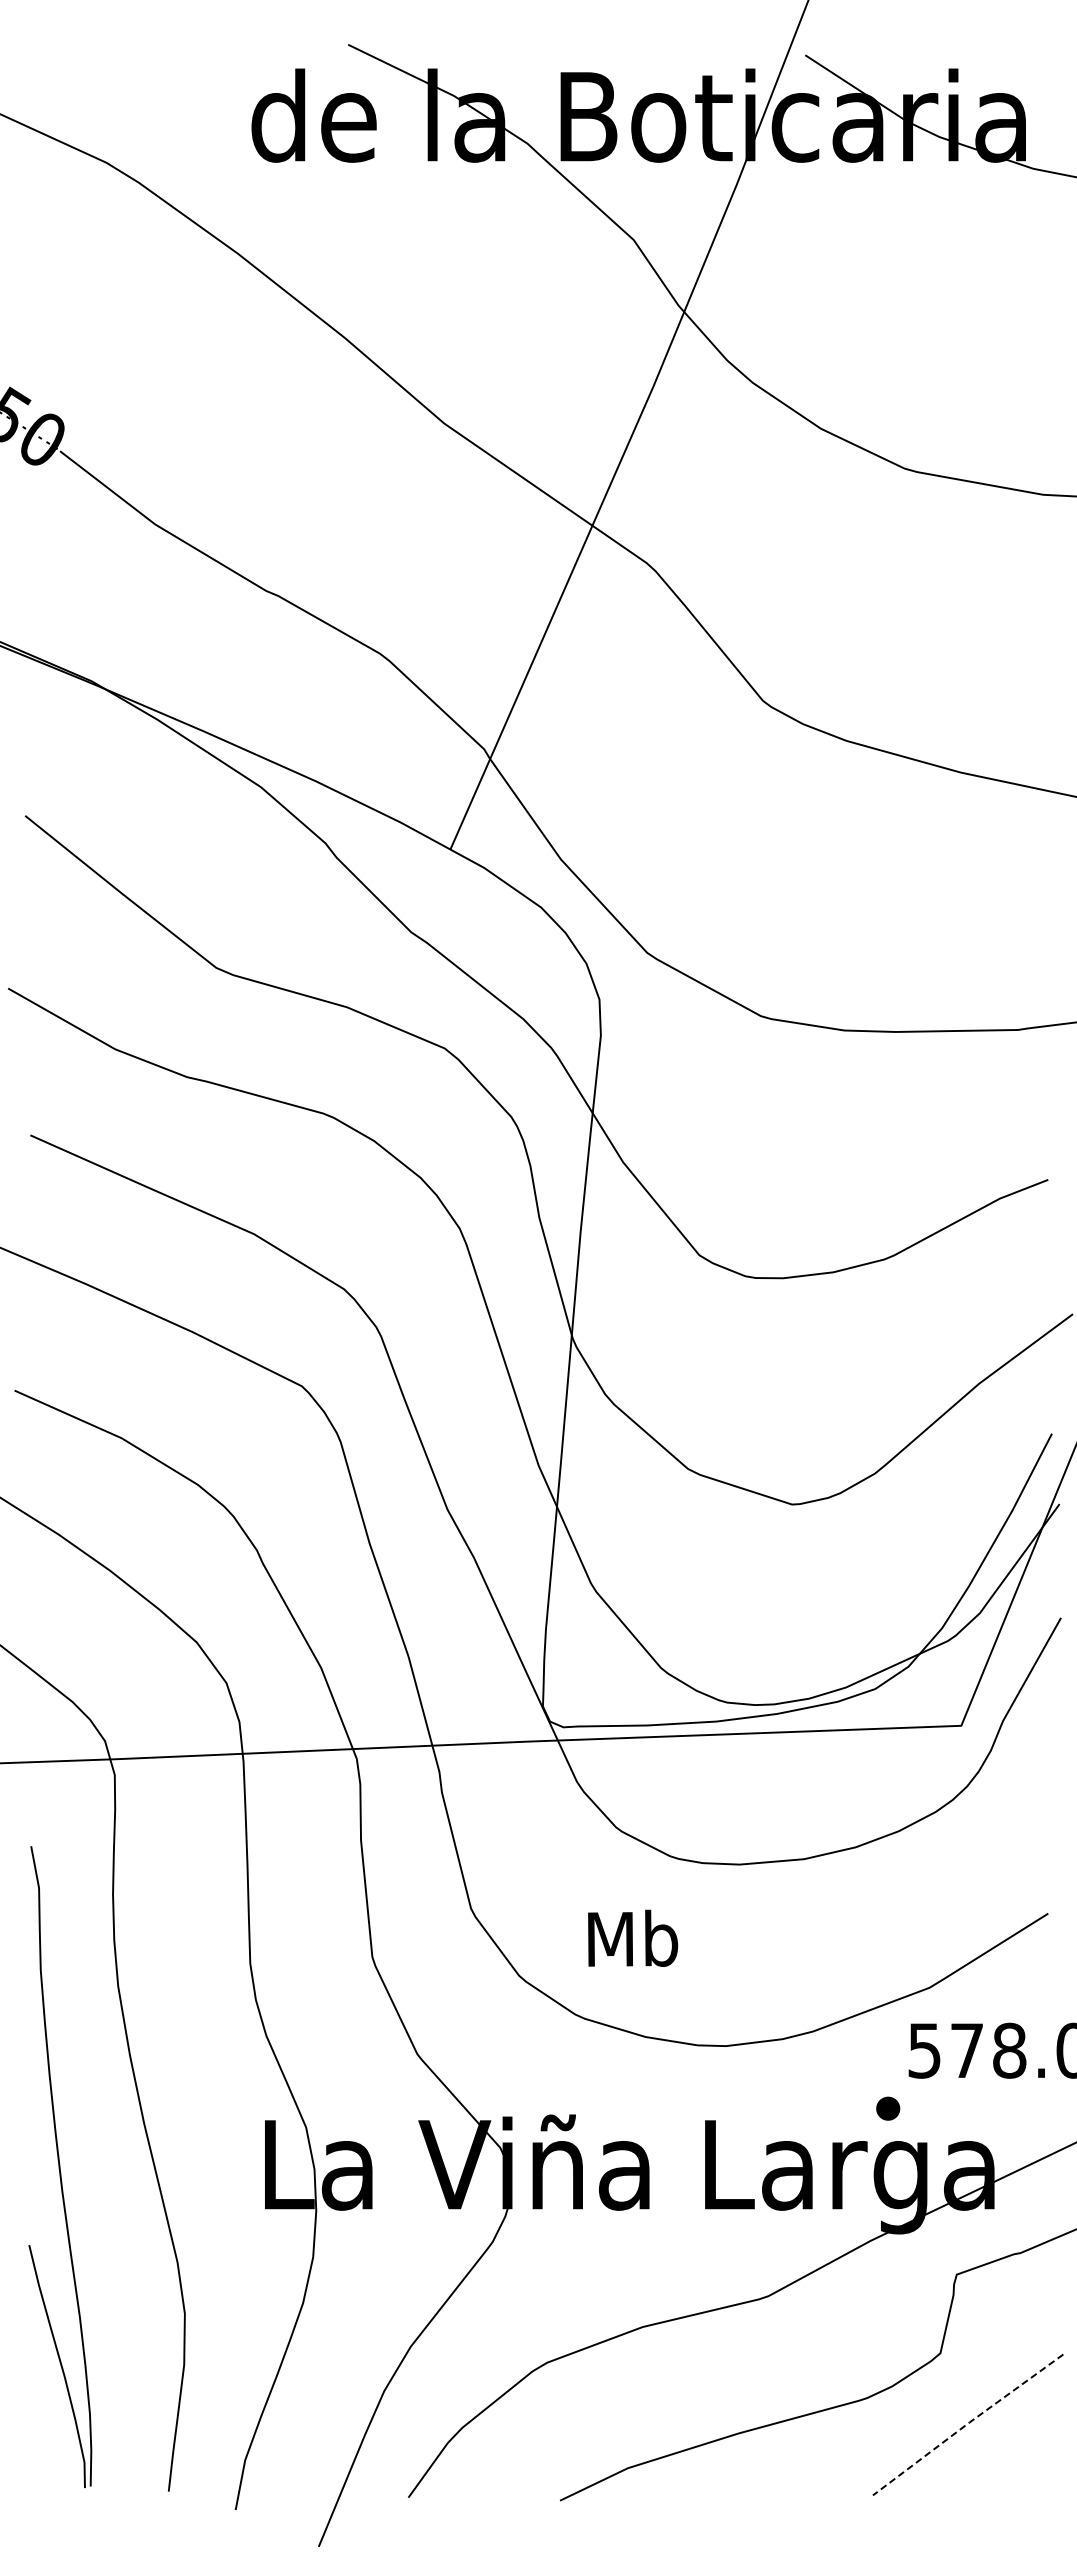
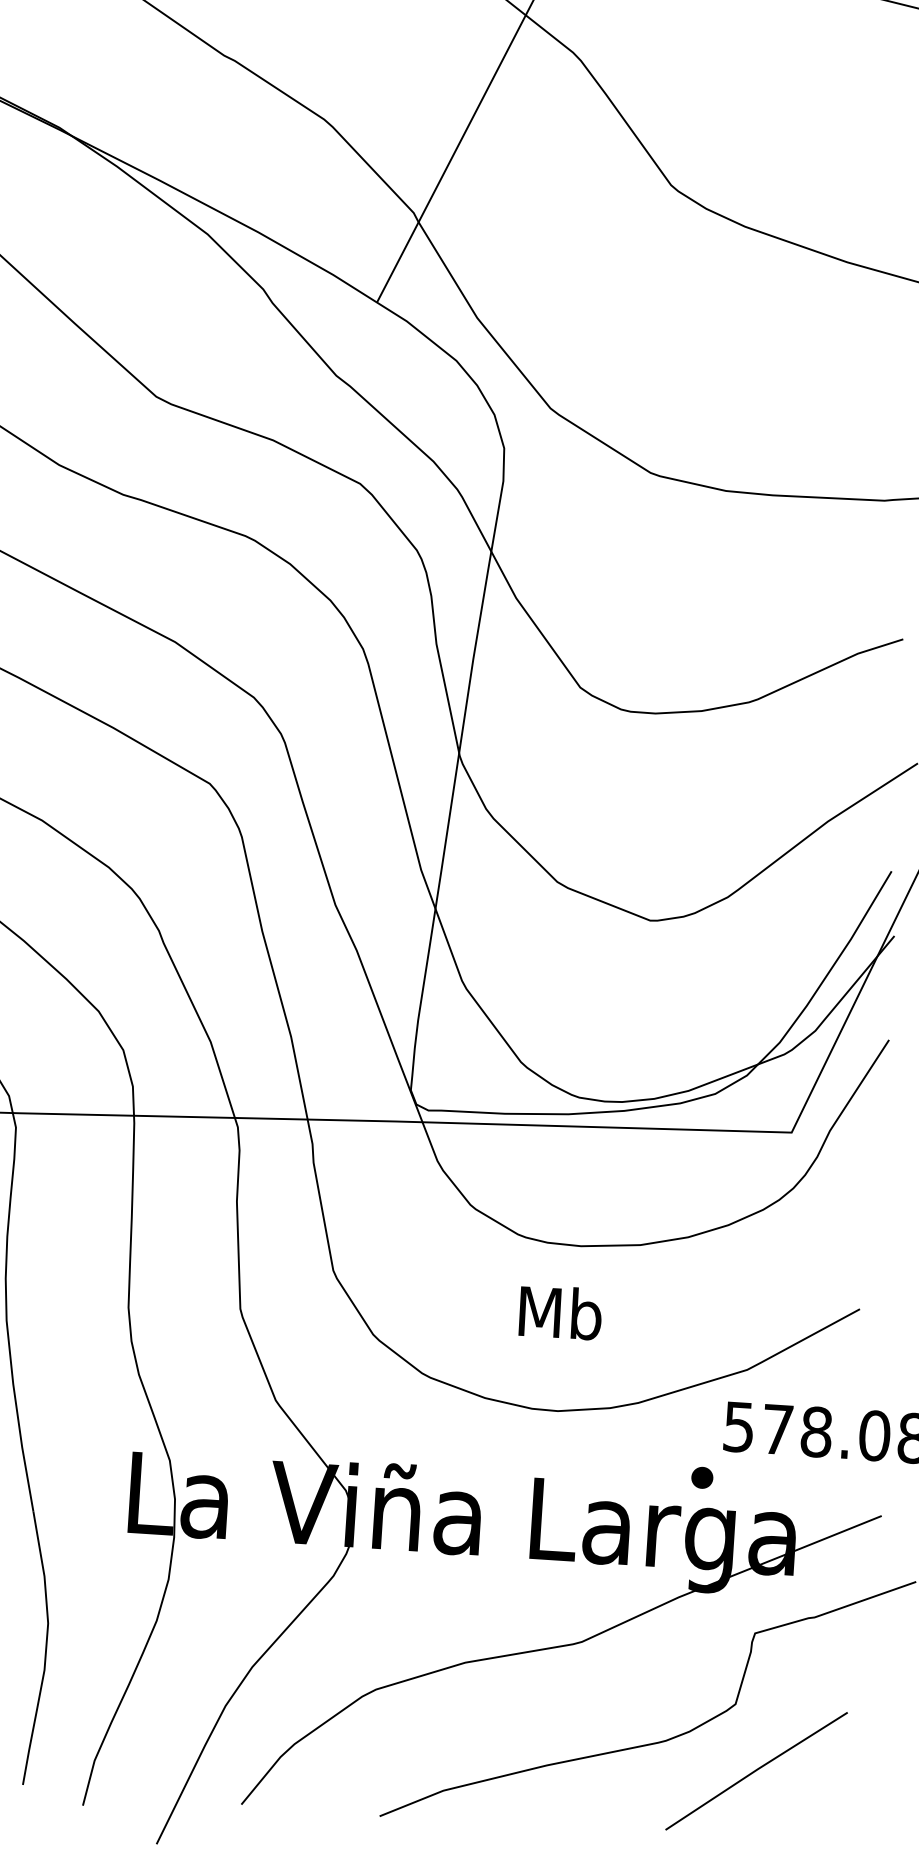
text: (633, 1937) -> (561, 1311), moved
line: (967, 2424) -> (756, 1770), dashed -> solid

